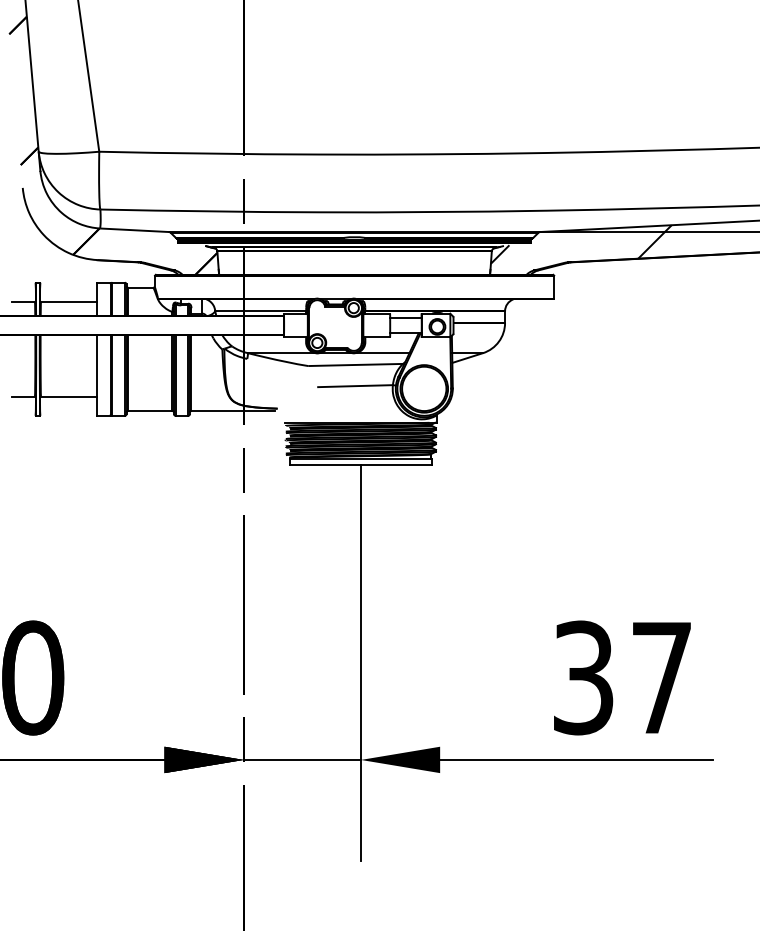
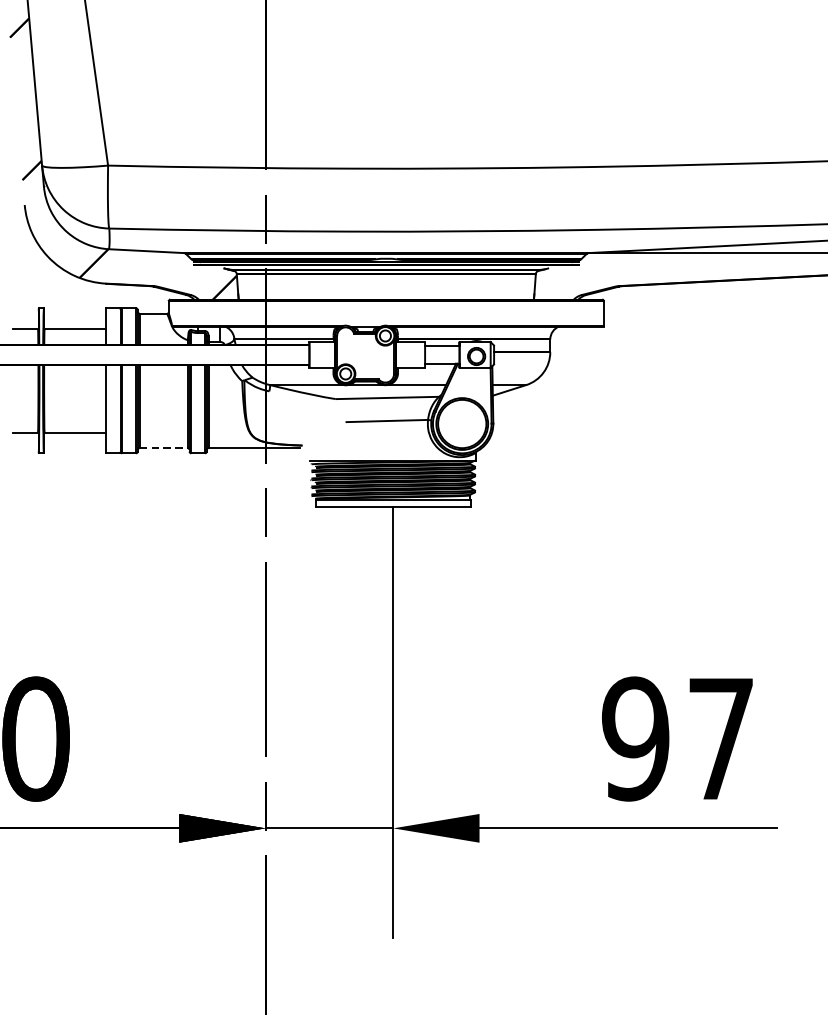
hatch: (580, 244) -> (632, 266), removed
line: (150, 411) -> (163, 448), solid -> dashed
text: (583, 677) -> (635, 738), 37 -> 97

